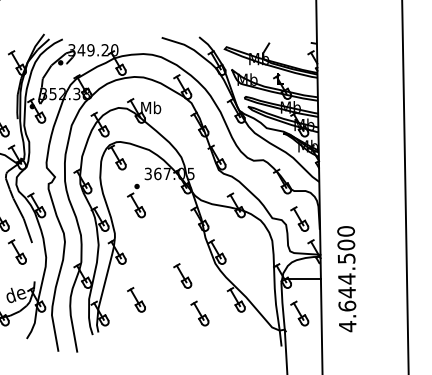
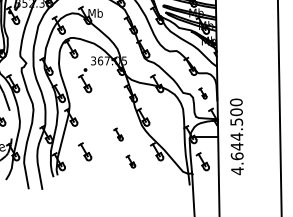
part: (299, 218) -> (202, 93), size x0.6
part: (182, 275) -> (118, 134), size x0.7
part: (199, 313) -> (130, 161), size x0.7

